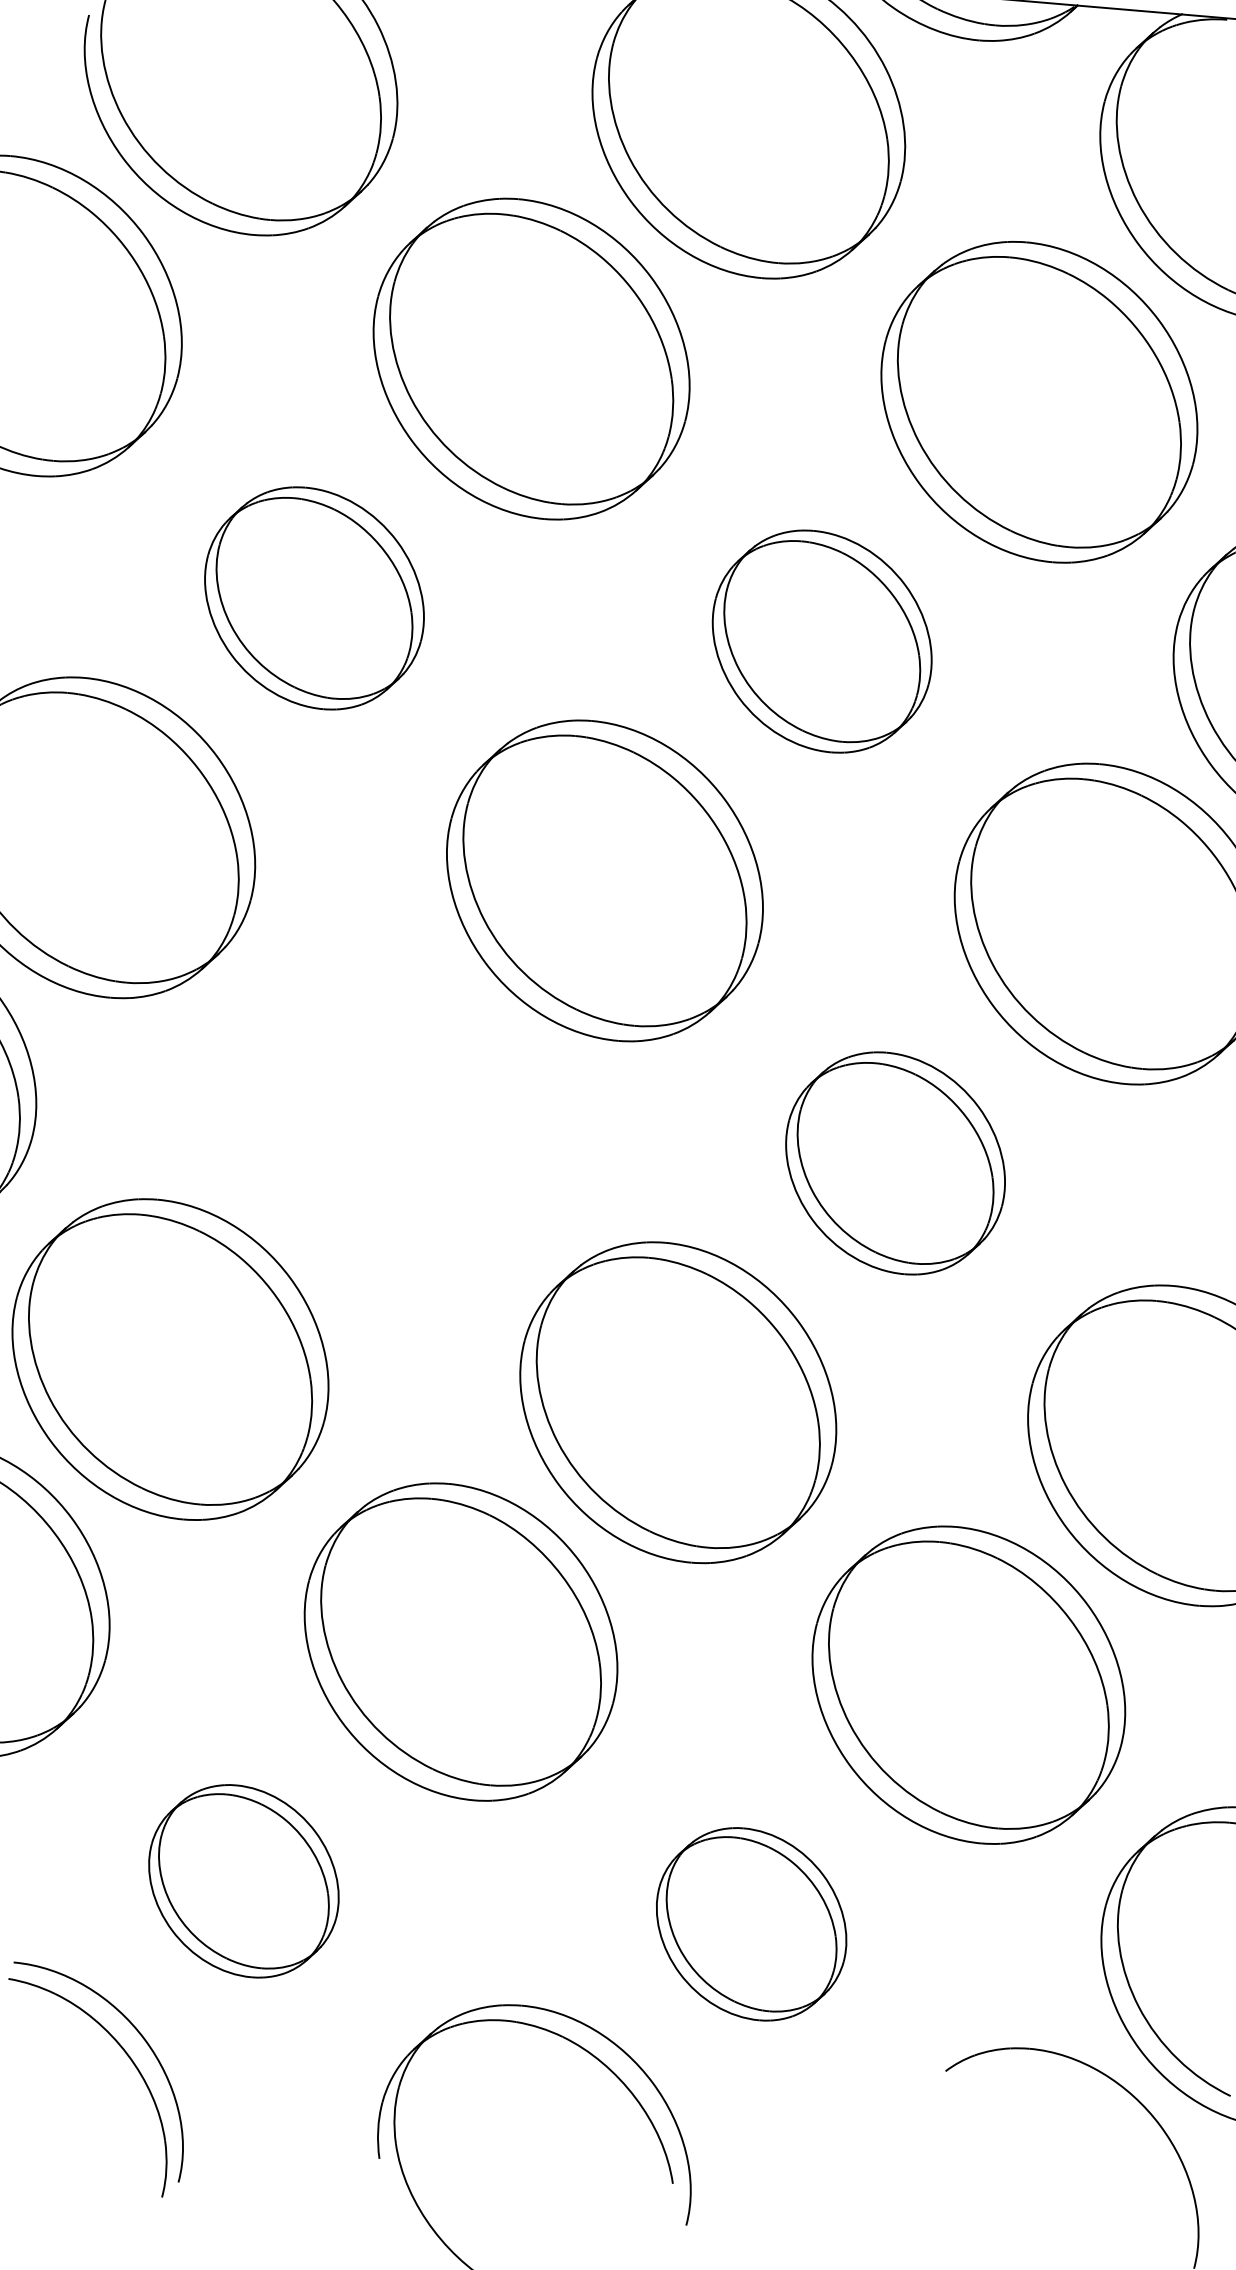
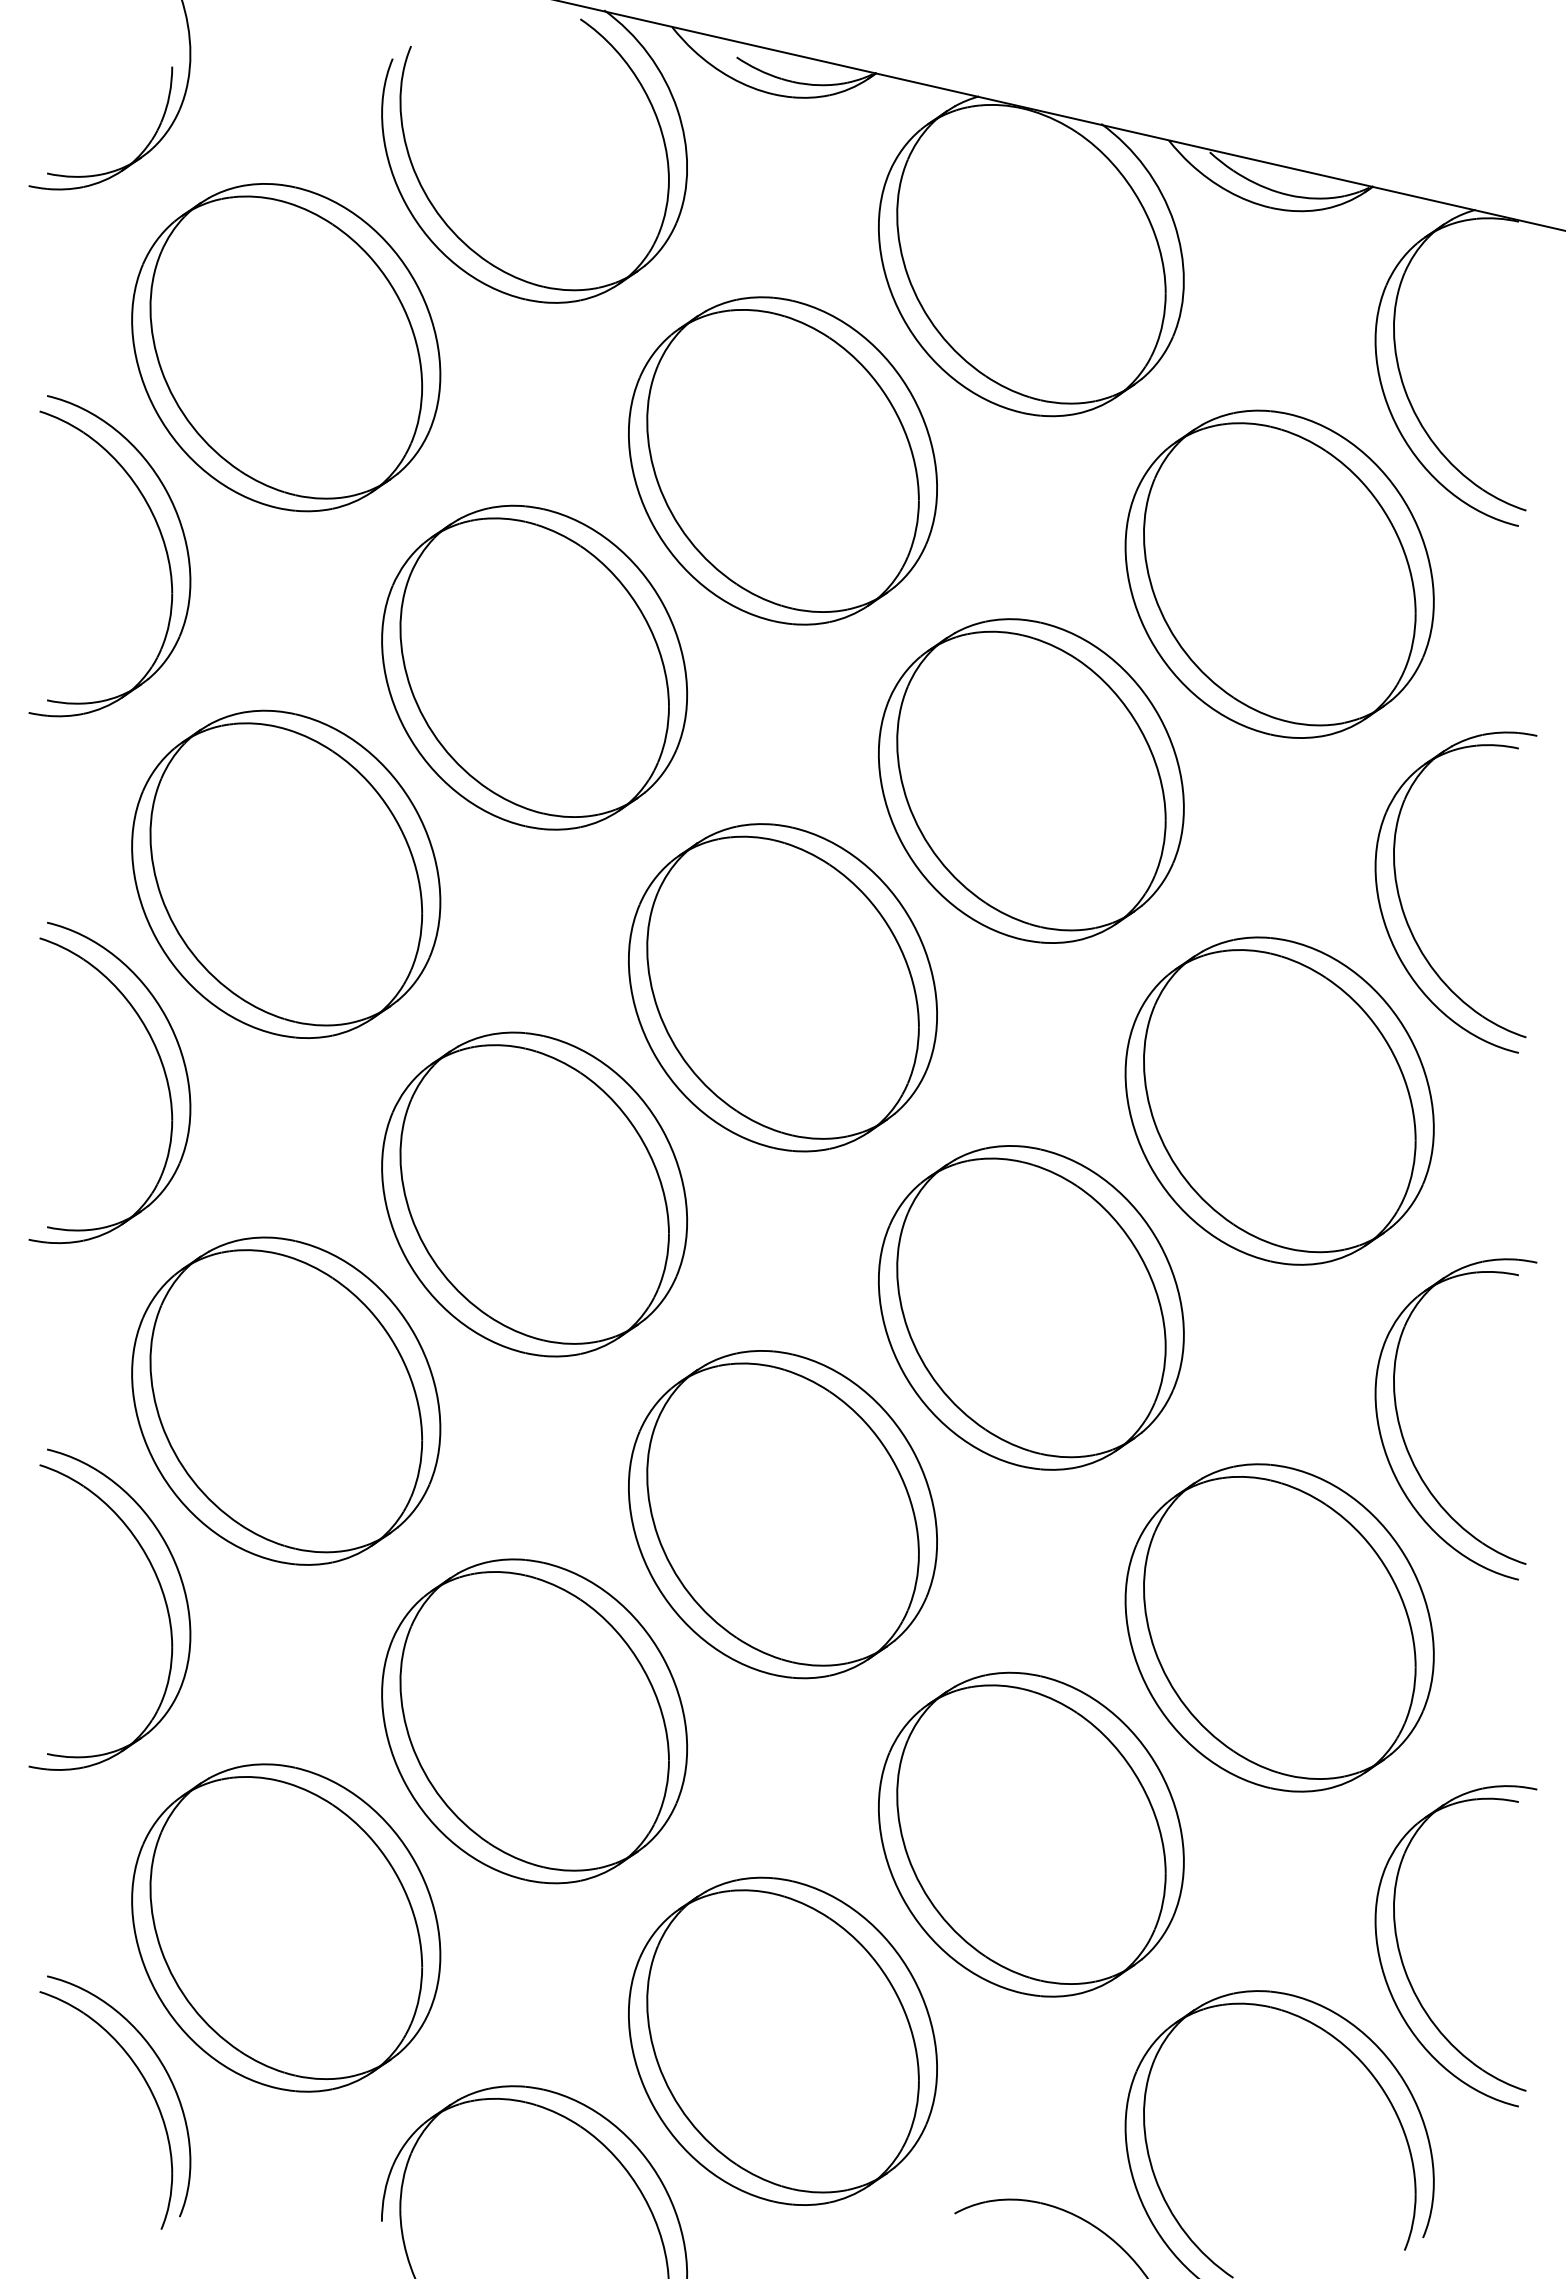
part: (314, 598) -> (534, 667), size x1.43
part: (822, 641) -> (1031, 780), size x1.43
part: (387, 1120) -> (534, 1194), added
part: (895, 1163) -> (1031, 1307), size x1.43
part: (244, 1880) -> (286, 1927), size x1.67
part: (751, 1923) -> (782, 2040), size x1.67

